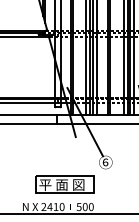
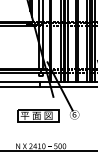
part: (64, 184) -> (38, 115), moved

